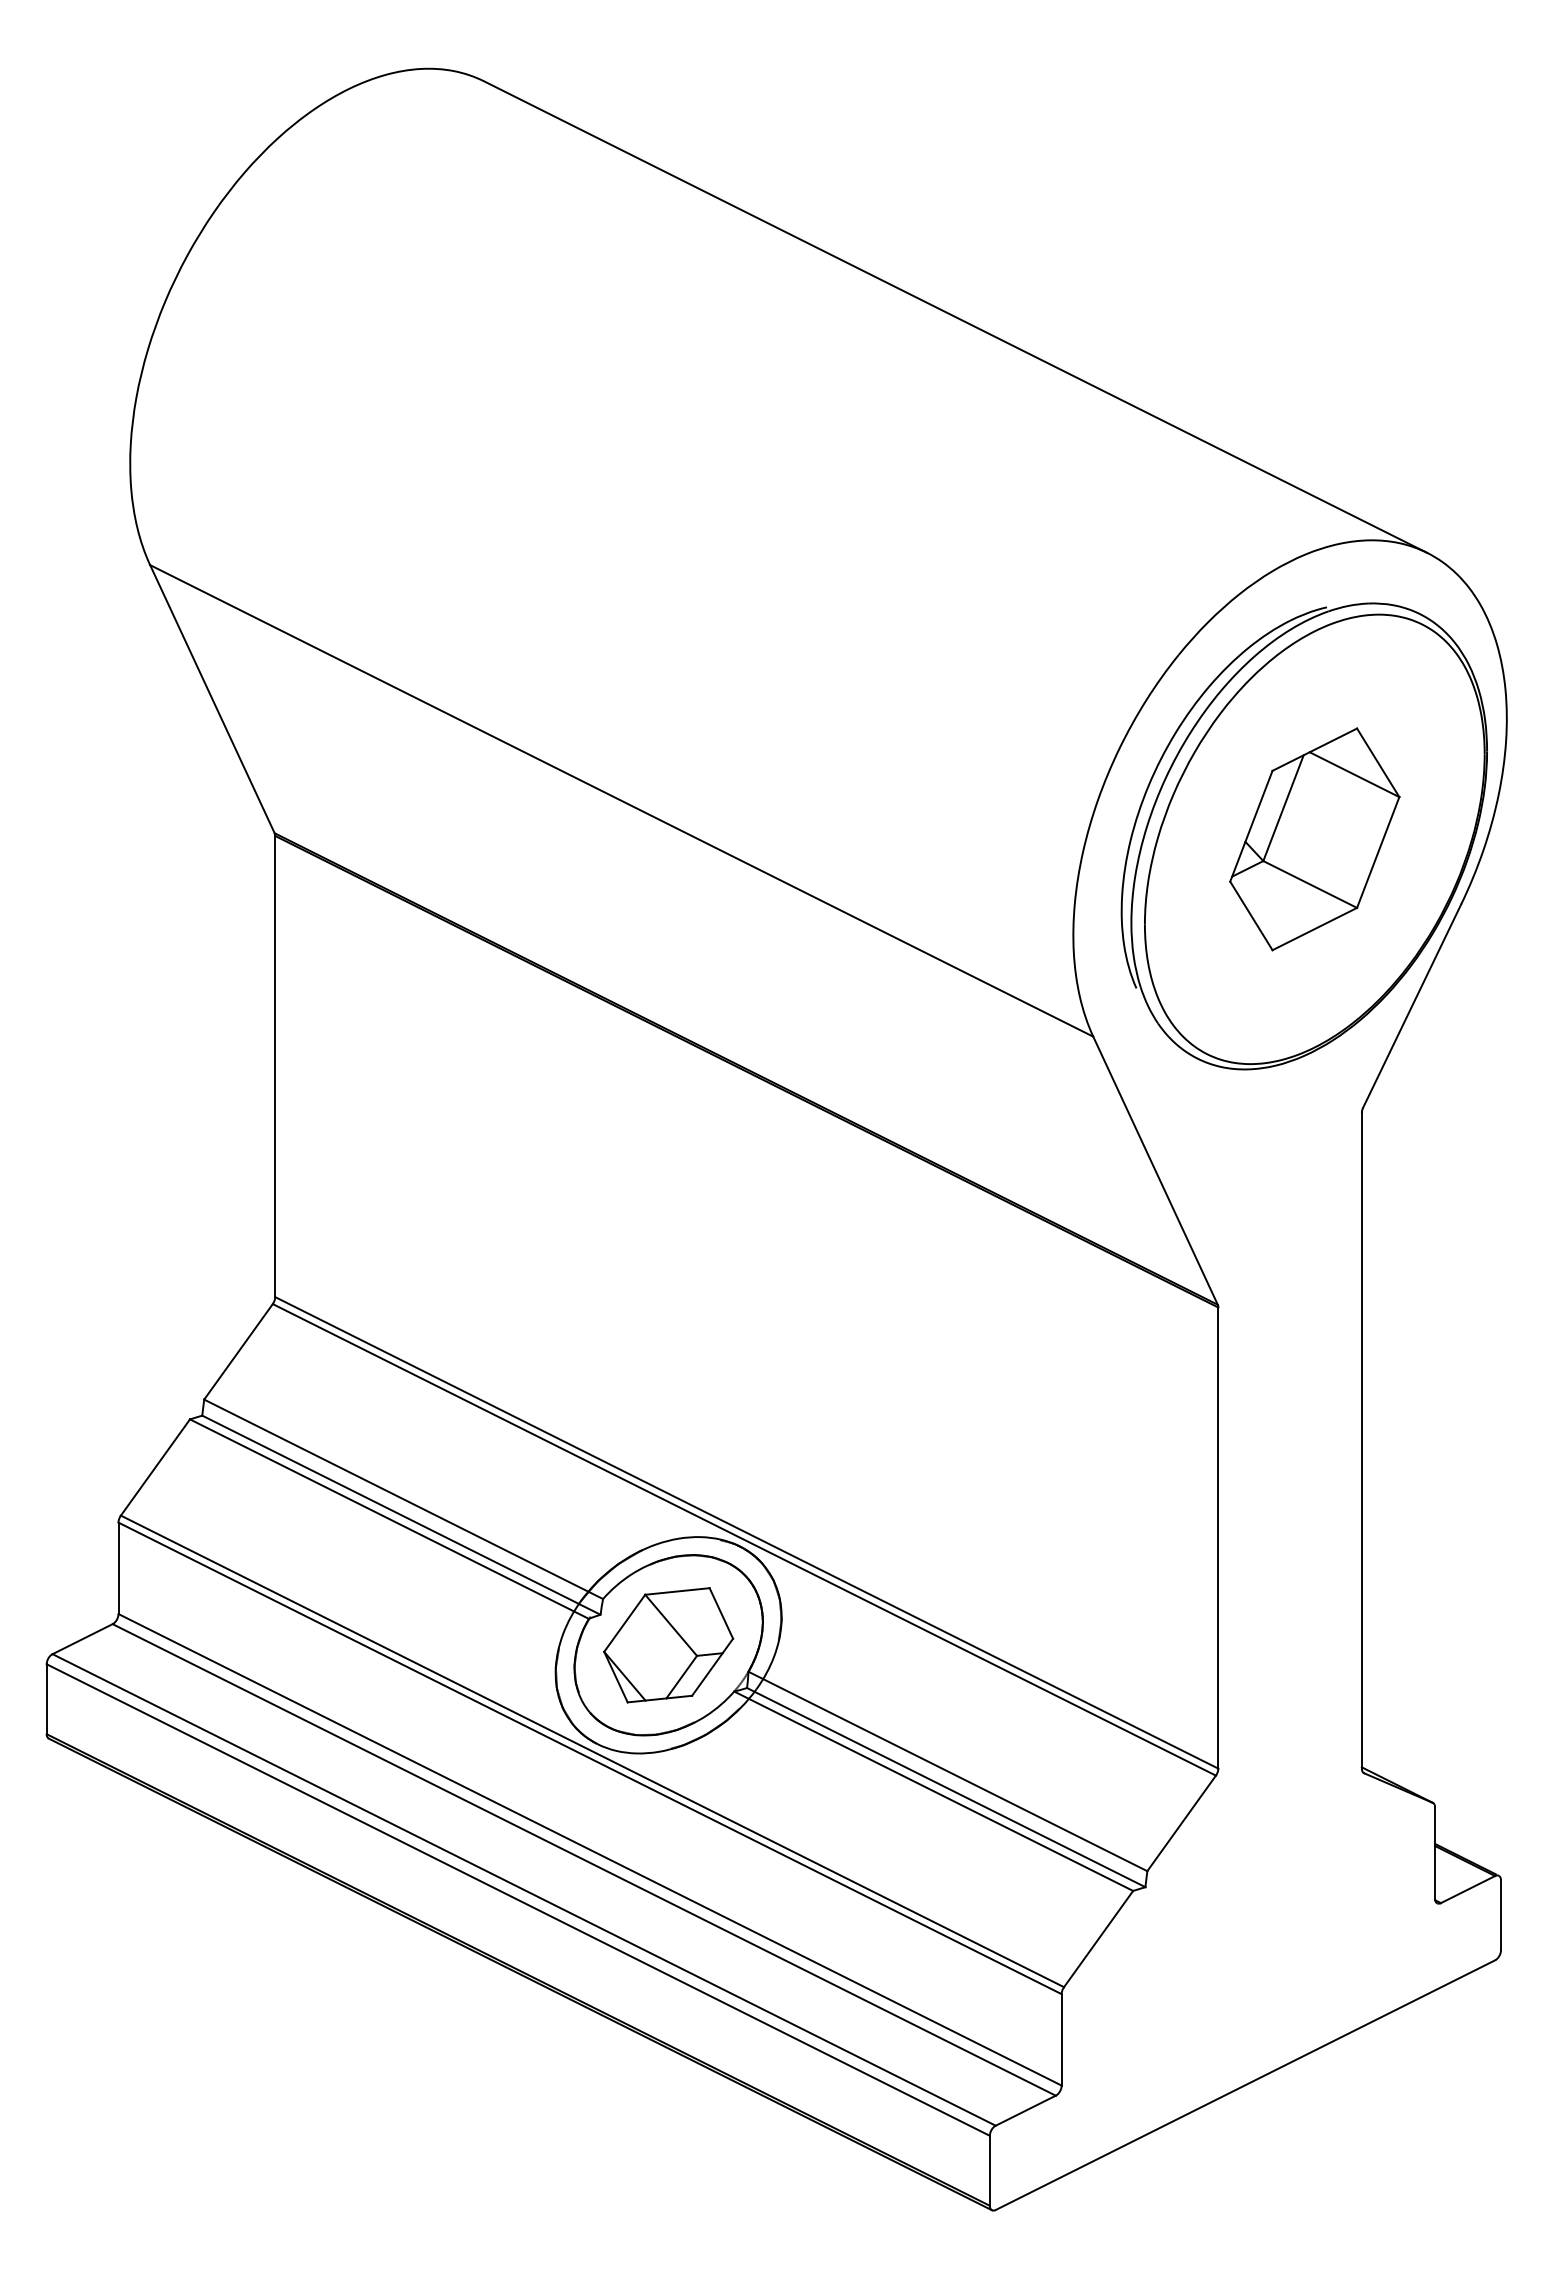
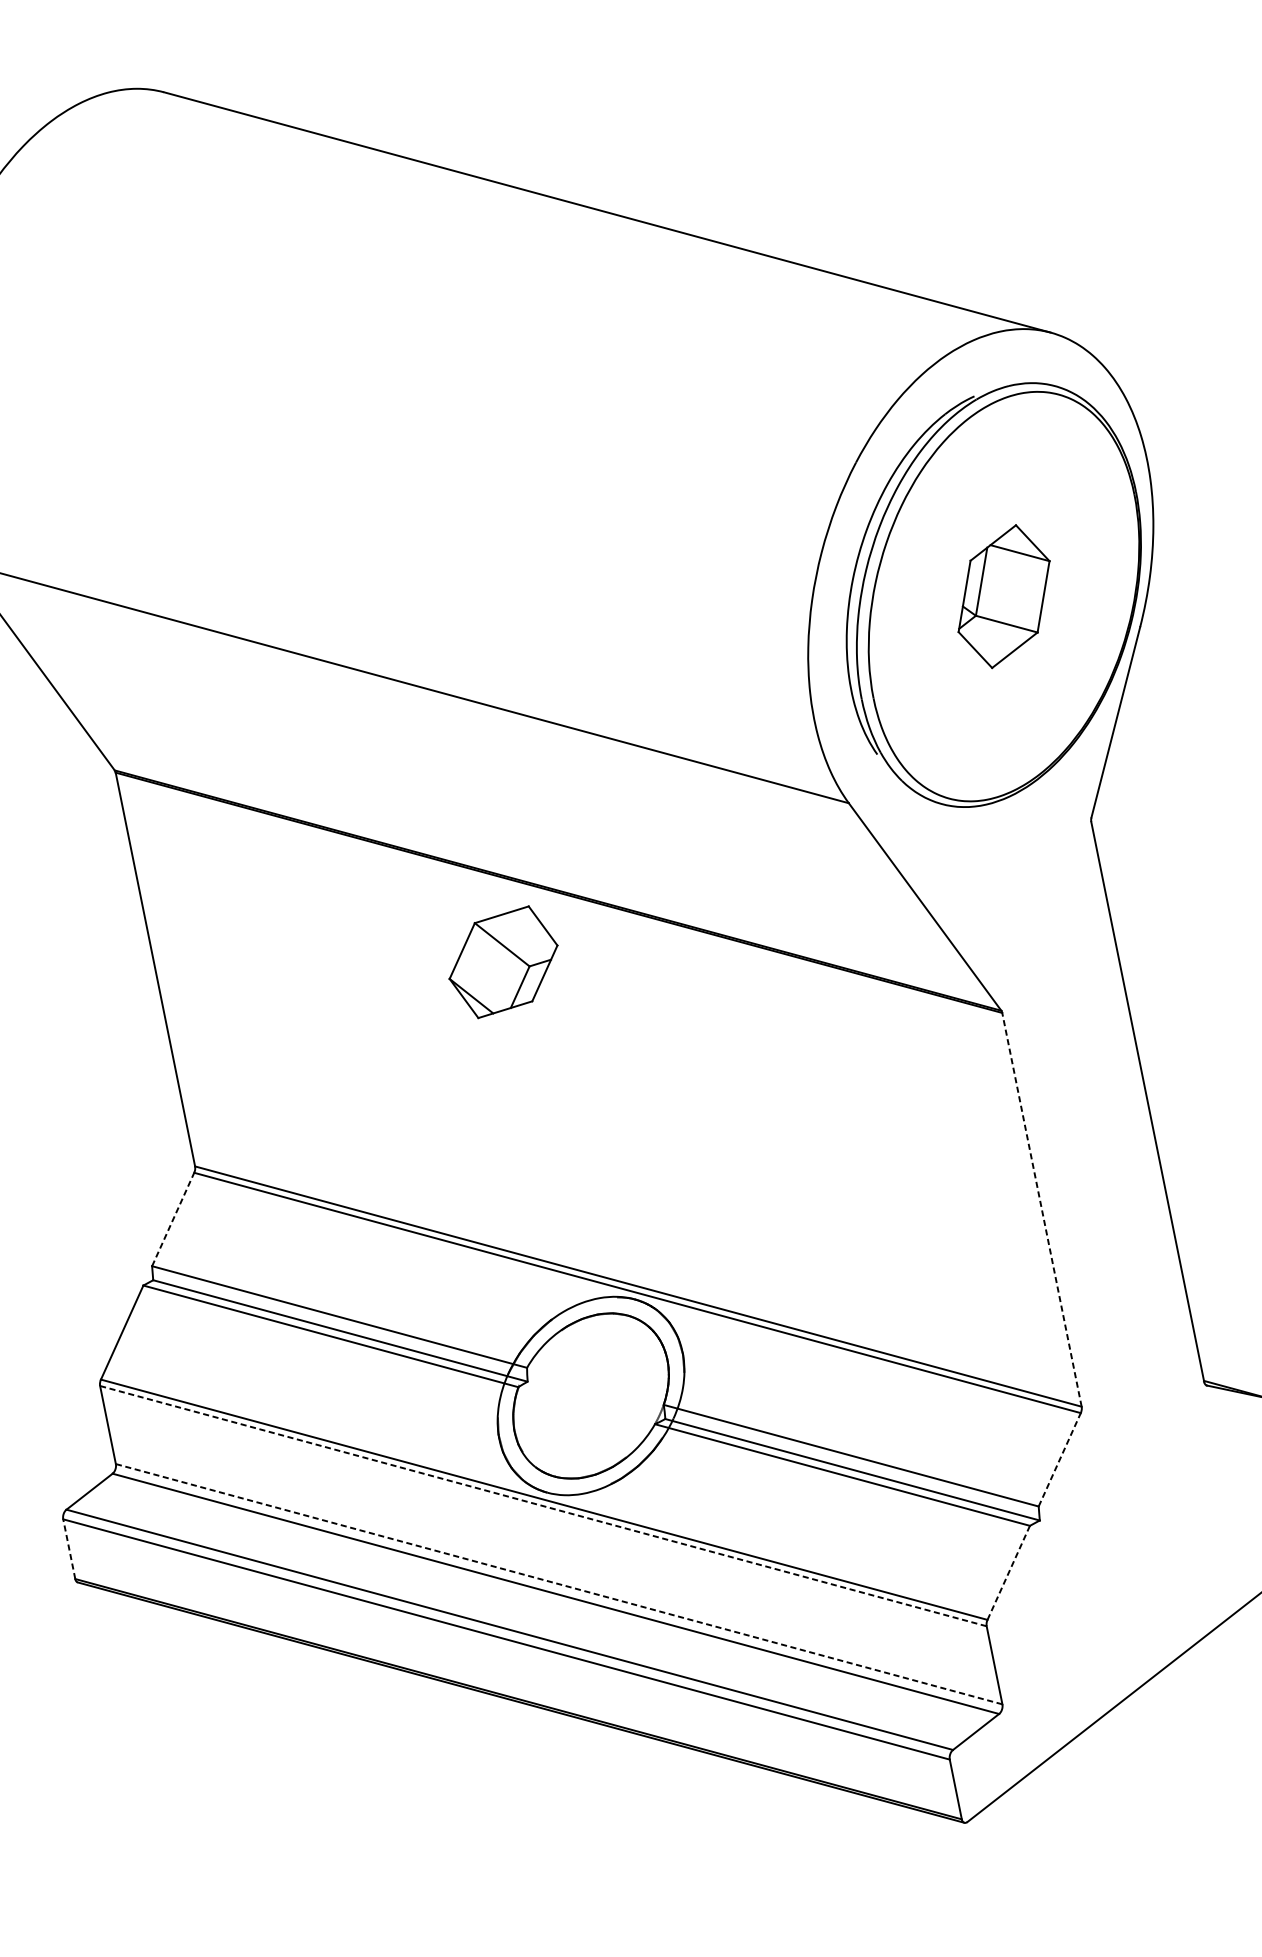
part: (1314, 839) -> (1003, 596), size x0.7
line: (238, 1351) -> (173, 1219), solid -> dashed
line: (1218, 1538) -> (1042, 1210), solid -> dashed
part: (668, 1645) -> (503, 962), moved
line: (46, 1699) -> (69, 1549), solid -> dashed
line: (590, 1758) -> (543, 1506), solid -> dashed
line: (1181, 1823) -> (1059, 1459), solid -> dashed
line: (589, 1849) -> (558, 1584), solid -> dashed
line: (1098, 1938) -> (1008, 1572), solid -> dashed

